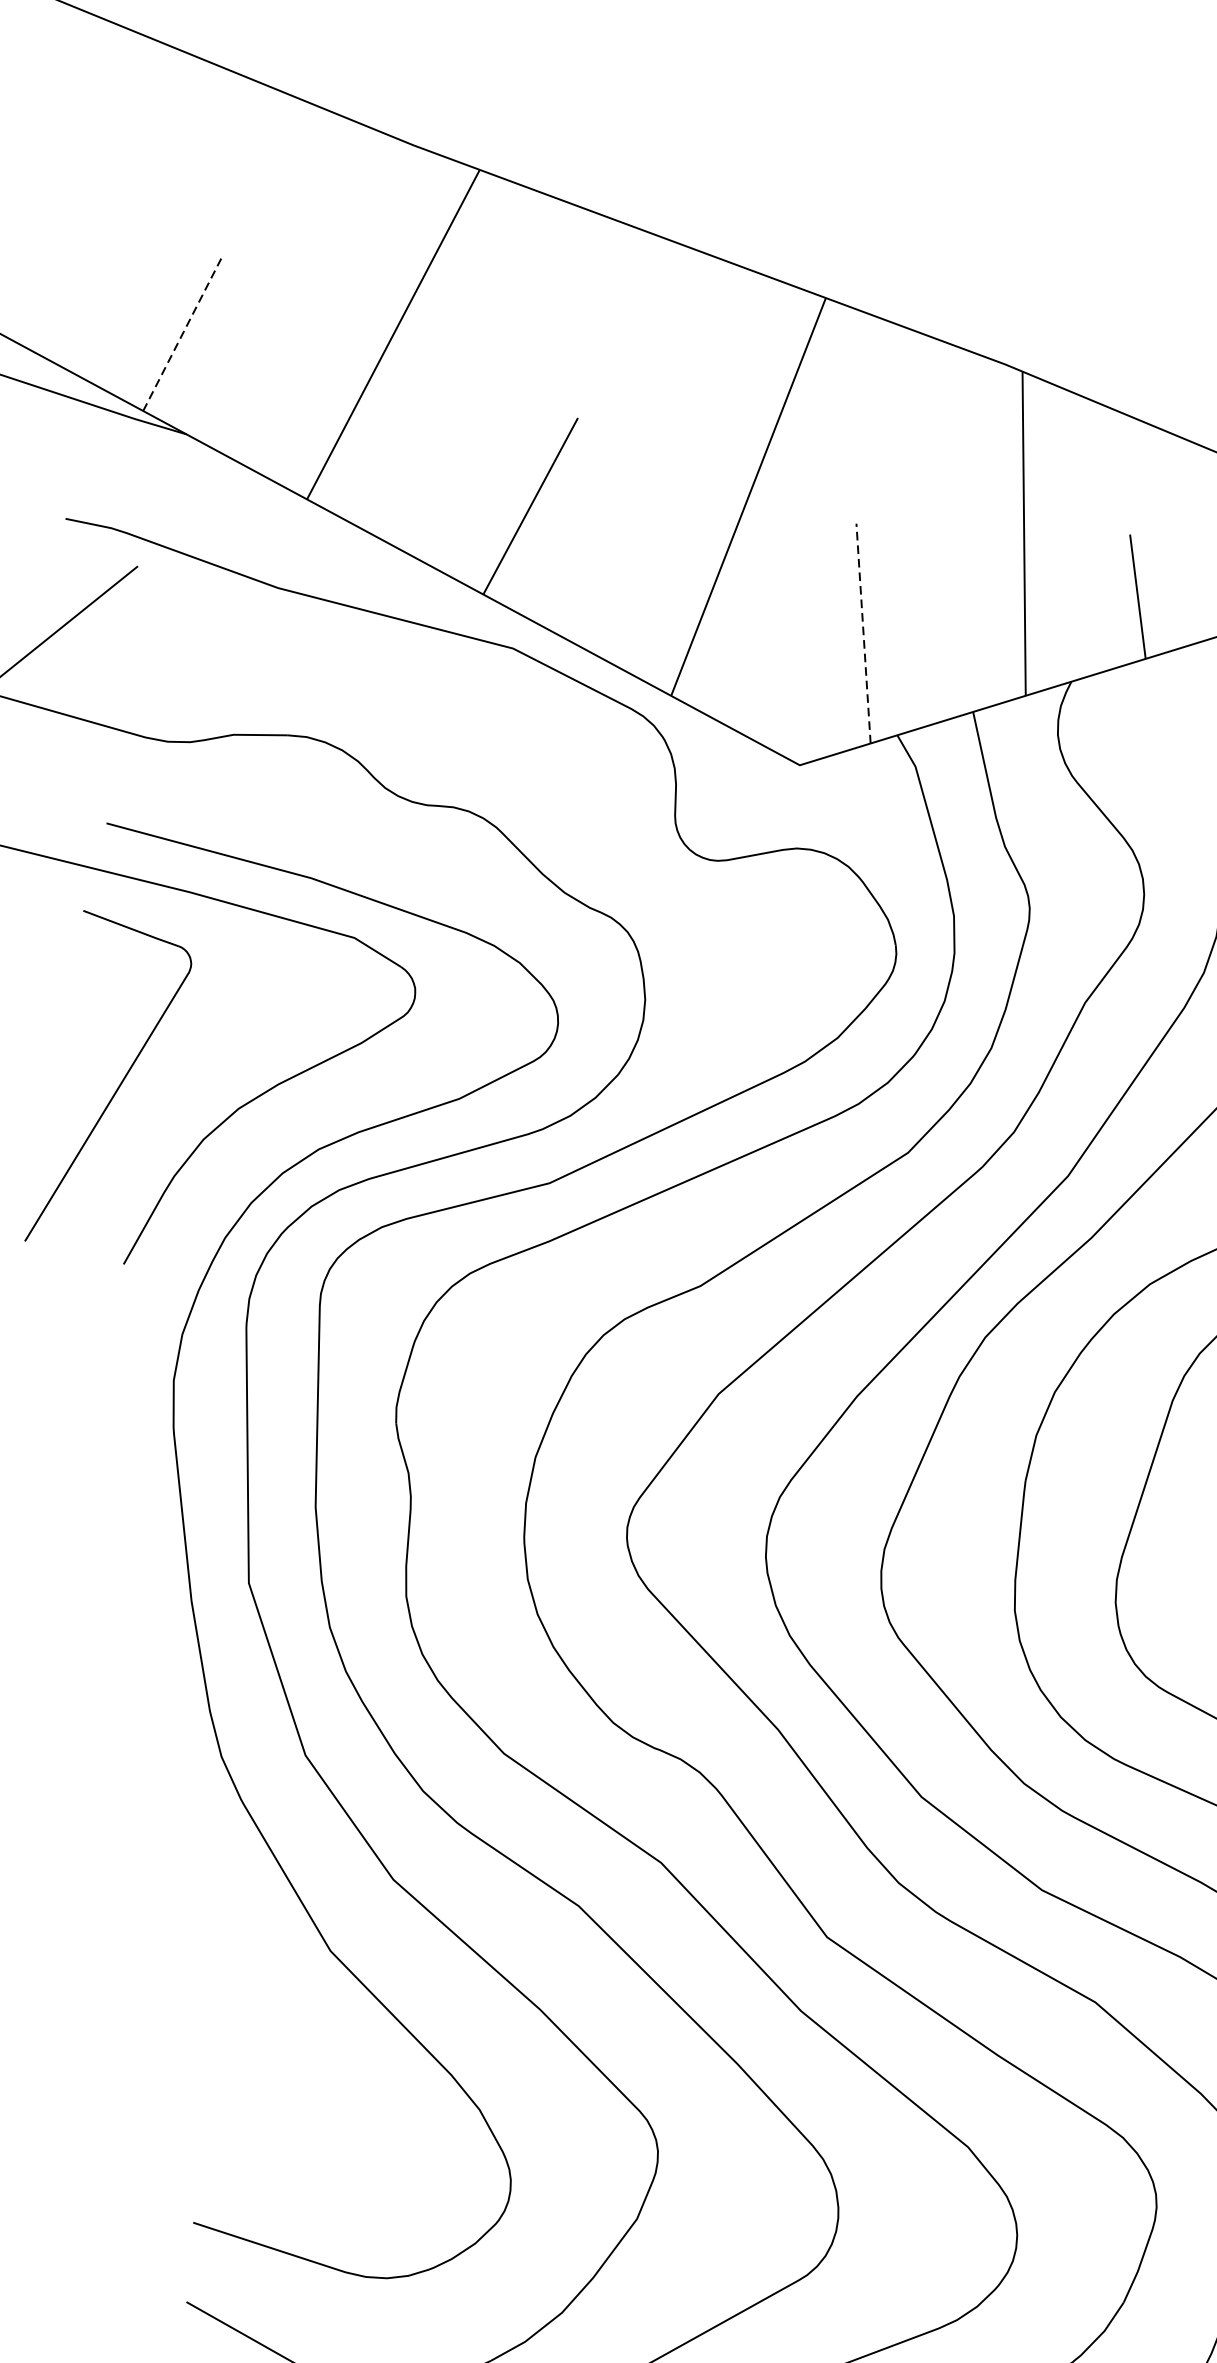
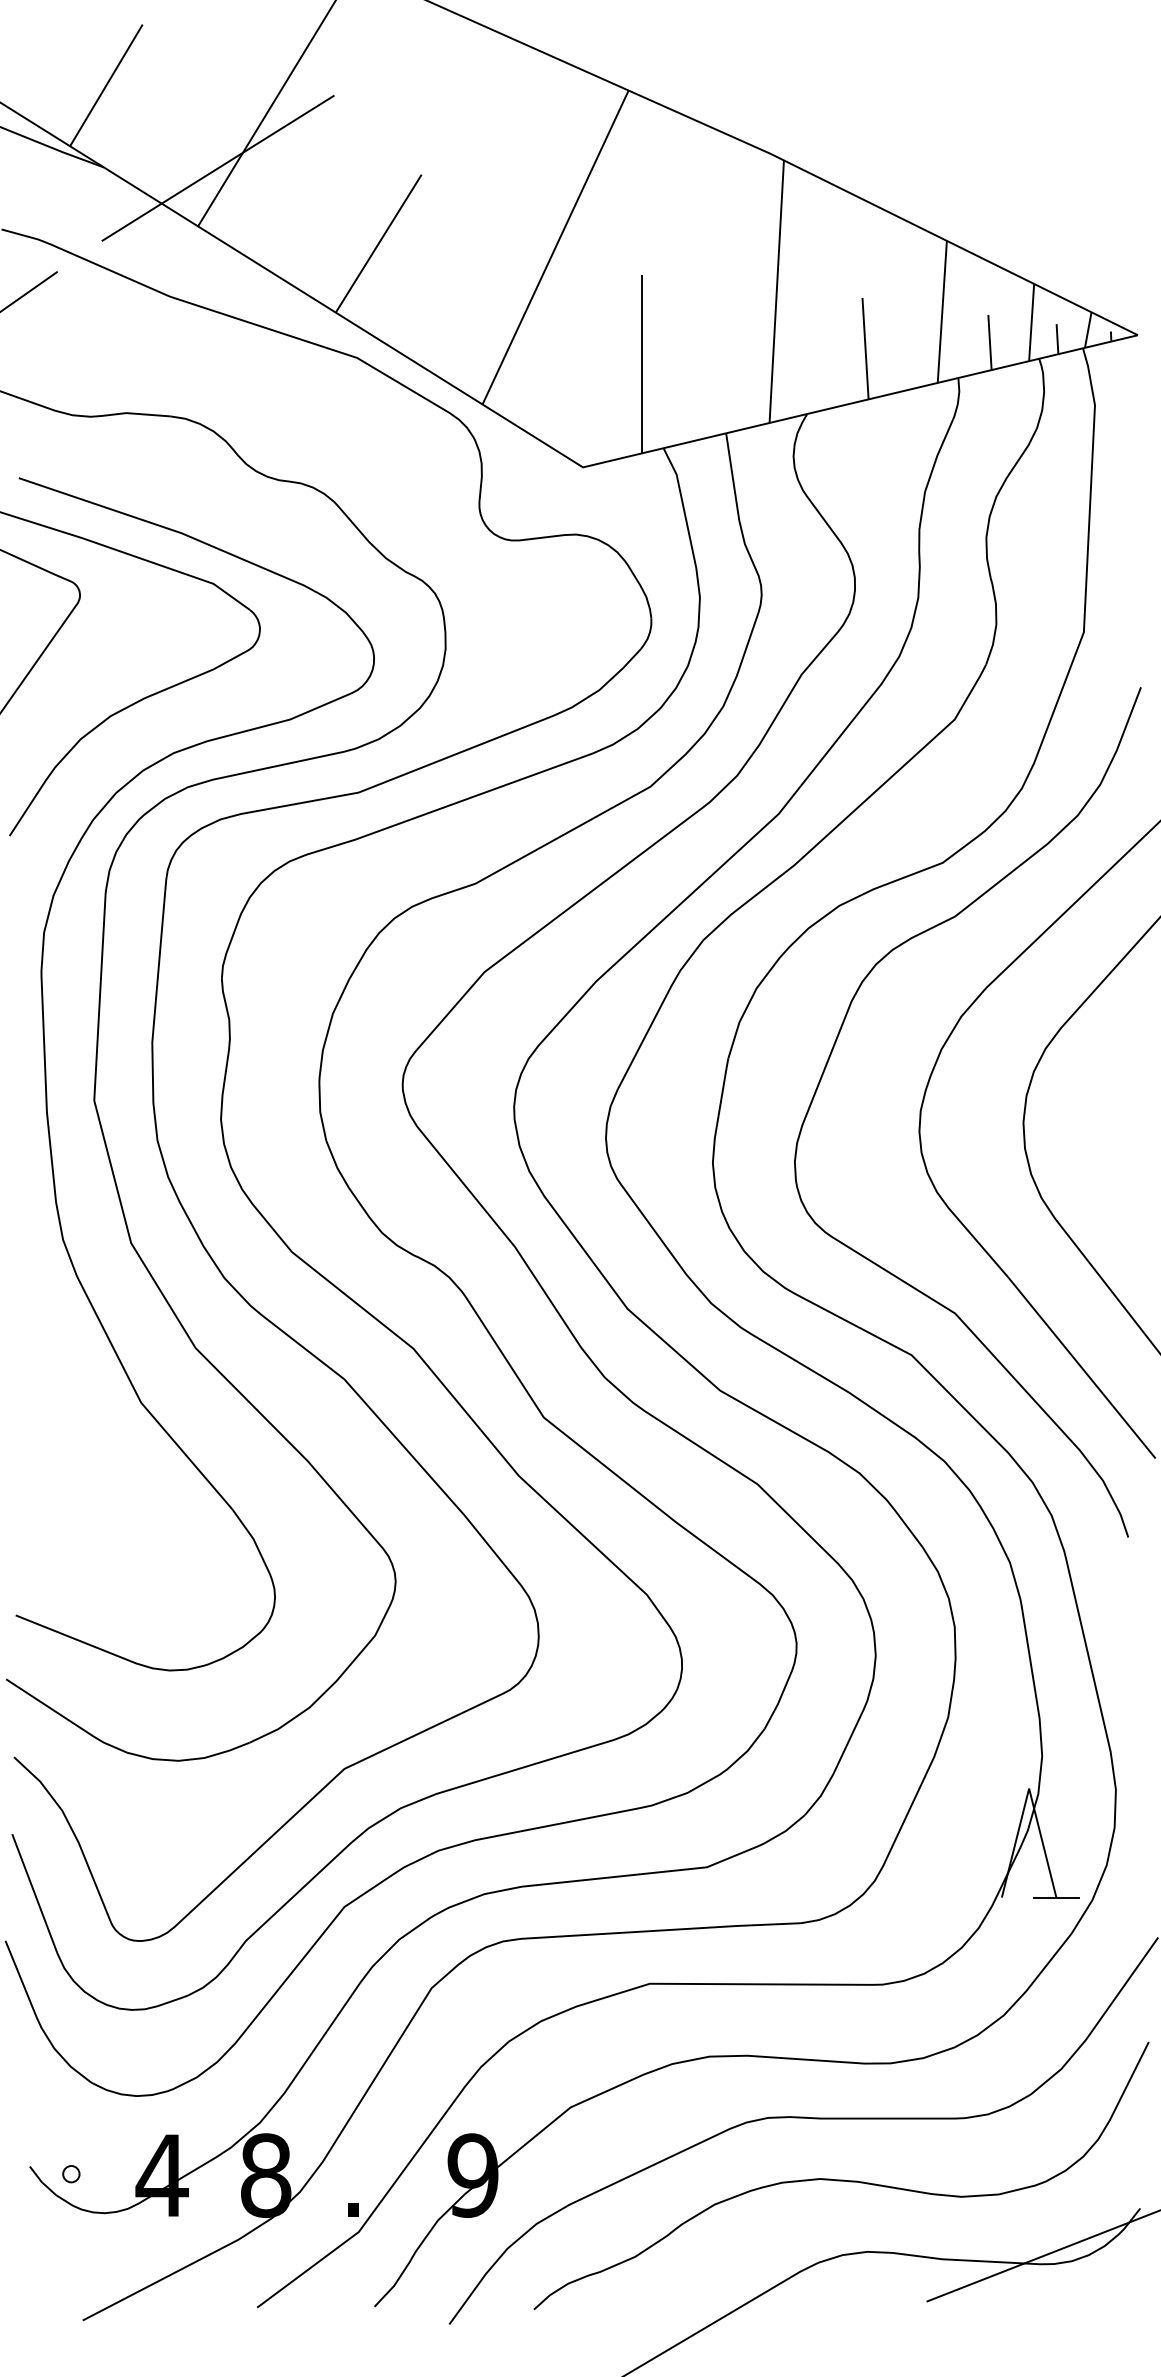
line: (183, 333) -> (106, 85), dashed -> solid
line: (326, 426) -> (217, 168), added
line: (863, 632) -> (641, 363), dashed -> solid

